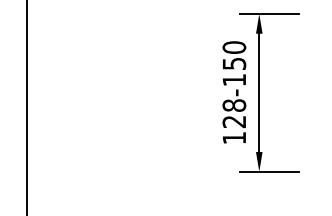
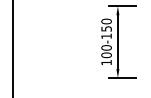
text: (234, 113) -> (106, 51), 128-150 -> 100-150

